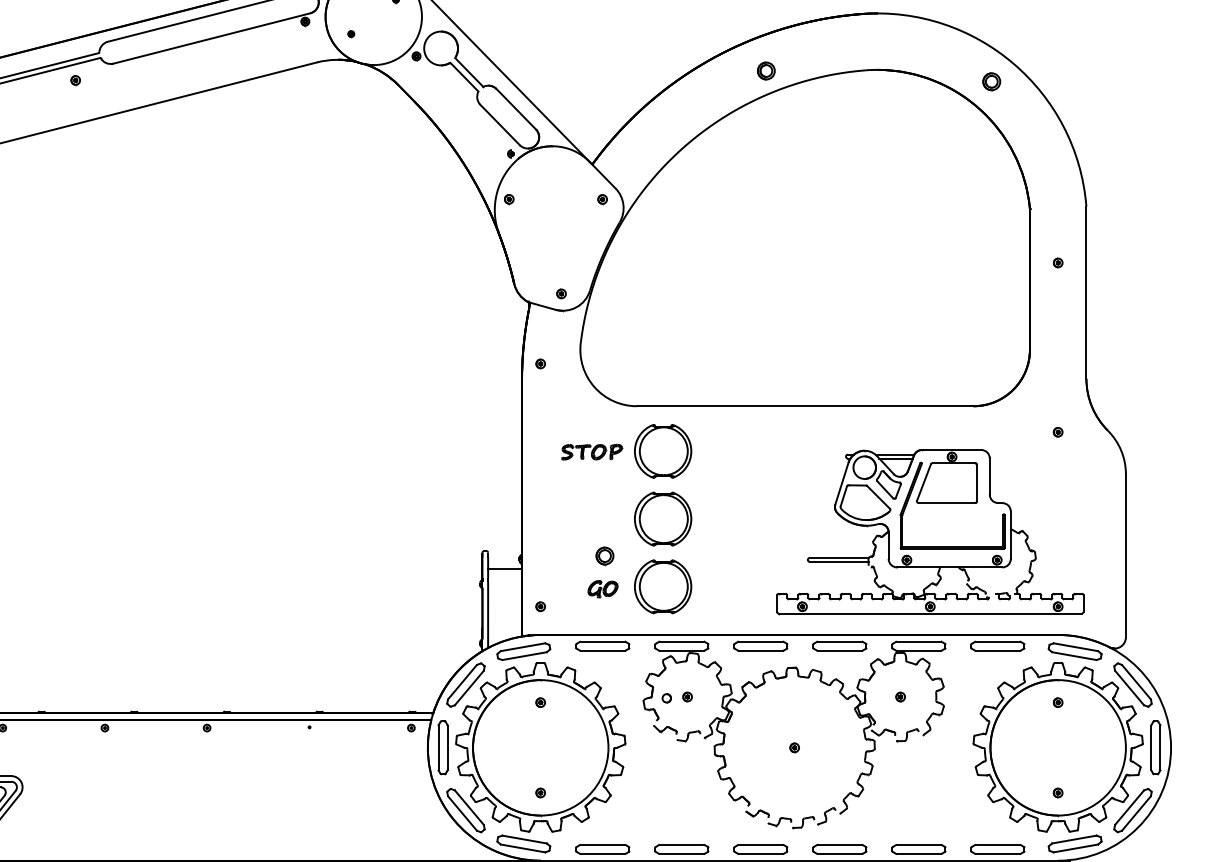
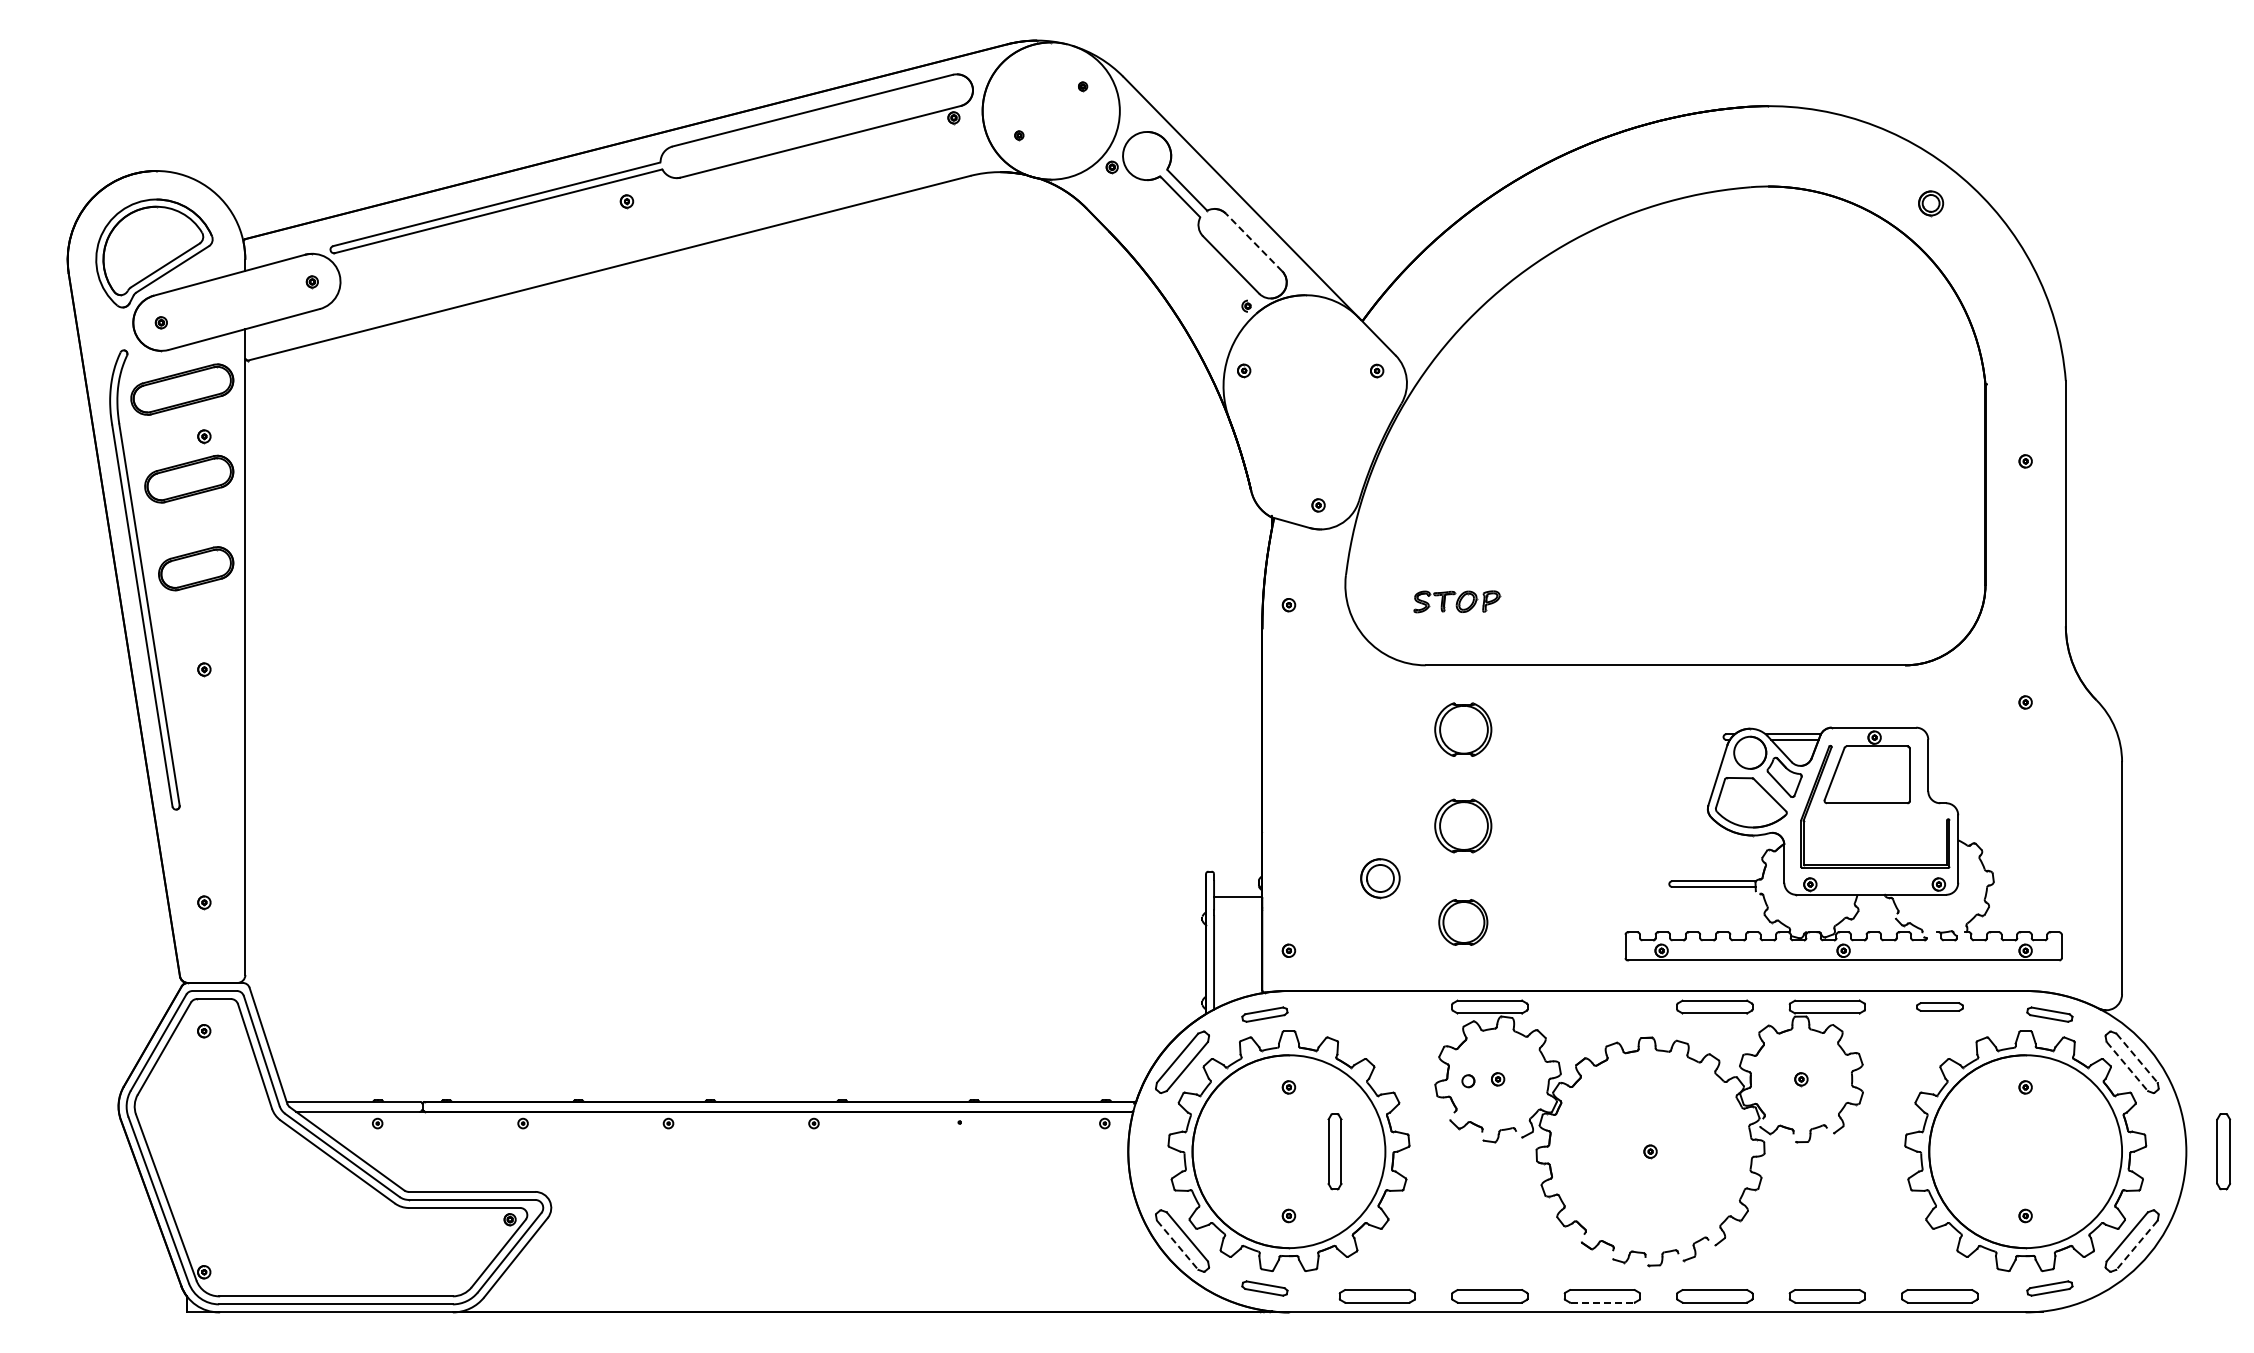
part: (766, 71) -> (1610, 188), removed
line: (515, 109) -> (1253, 242), solid -> dashed
part: (592, 451) -> (1457, 601), moved
part: (663, 451) -> (1463, 729), size x0.7
part: (663, 518) -> (1463, 825), size x0.7
part: (605, 555) -> (1380, 878), size x1.6
part: (663, 586) -> (1463, 922), size x0.6
part: (602, 588) -> (1377, 925), removed
part: (602, 645) -> (1376, 1006), removed
part: (760, 645) -> (1601, 1006), removed
part: (997, 645) -> (1939, 1006), size x0.6
part: (523, 651) -> (1264, 1014), size x0.6
part: (1074, 651) -> (2049, 1014), size x0.6
line: (1136, 682) -> (2137, 1058), solid -> dashed
line: (1129, 688) -> (2127, 1066), solid -> dashed
part: (442, 747) -> (1334, 1151), moved
part: (1155, 747) -> (2223, 1151), moved
line: (462, 813) -> (1177, 1245), solid -> dashed
line: (1136, 813) -> (2137, 1245), solid -> dashed
part: (523, 843) -> (1264, 1288), size x0.6
part: (1074, 843) -> (2049, 1288), size x0.6
line: (760, 853) -> (1602, 1302), solid -> dashed

